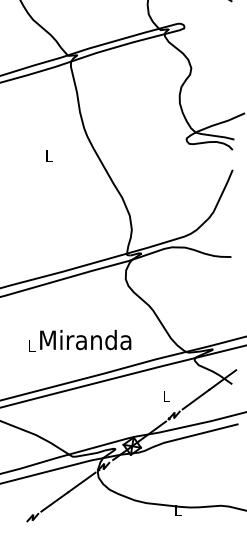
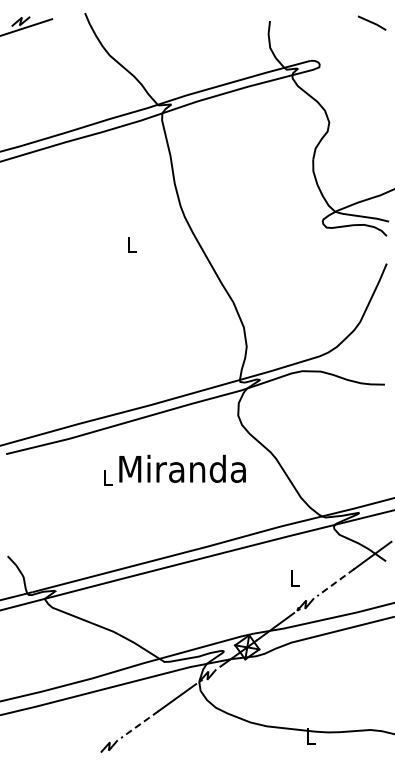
text: (79, 340) -> (174, 469), moved
line: (195, 399) -> (335, 582), solid -> dashed
line: (54, 501) -> (139, 724), solid -> dashed

